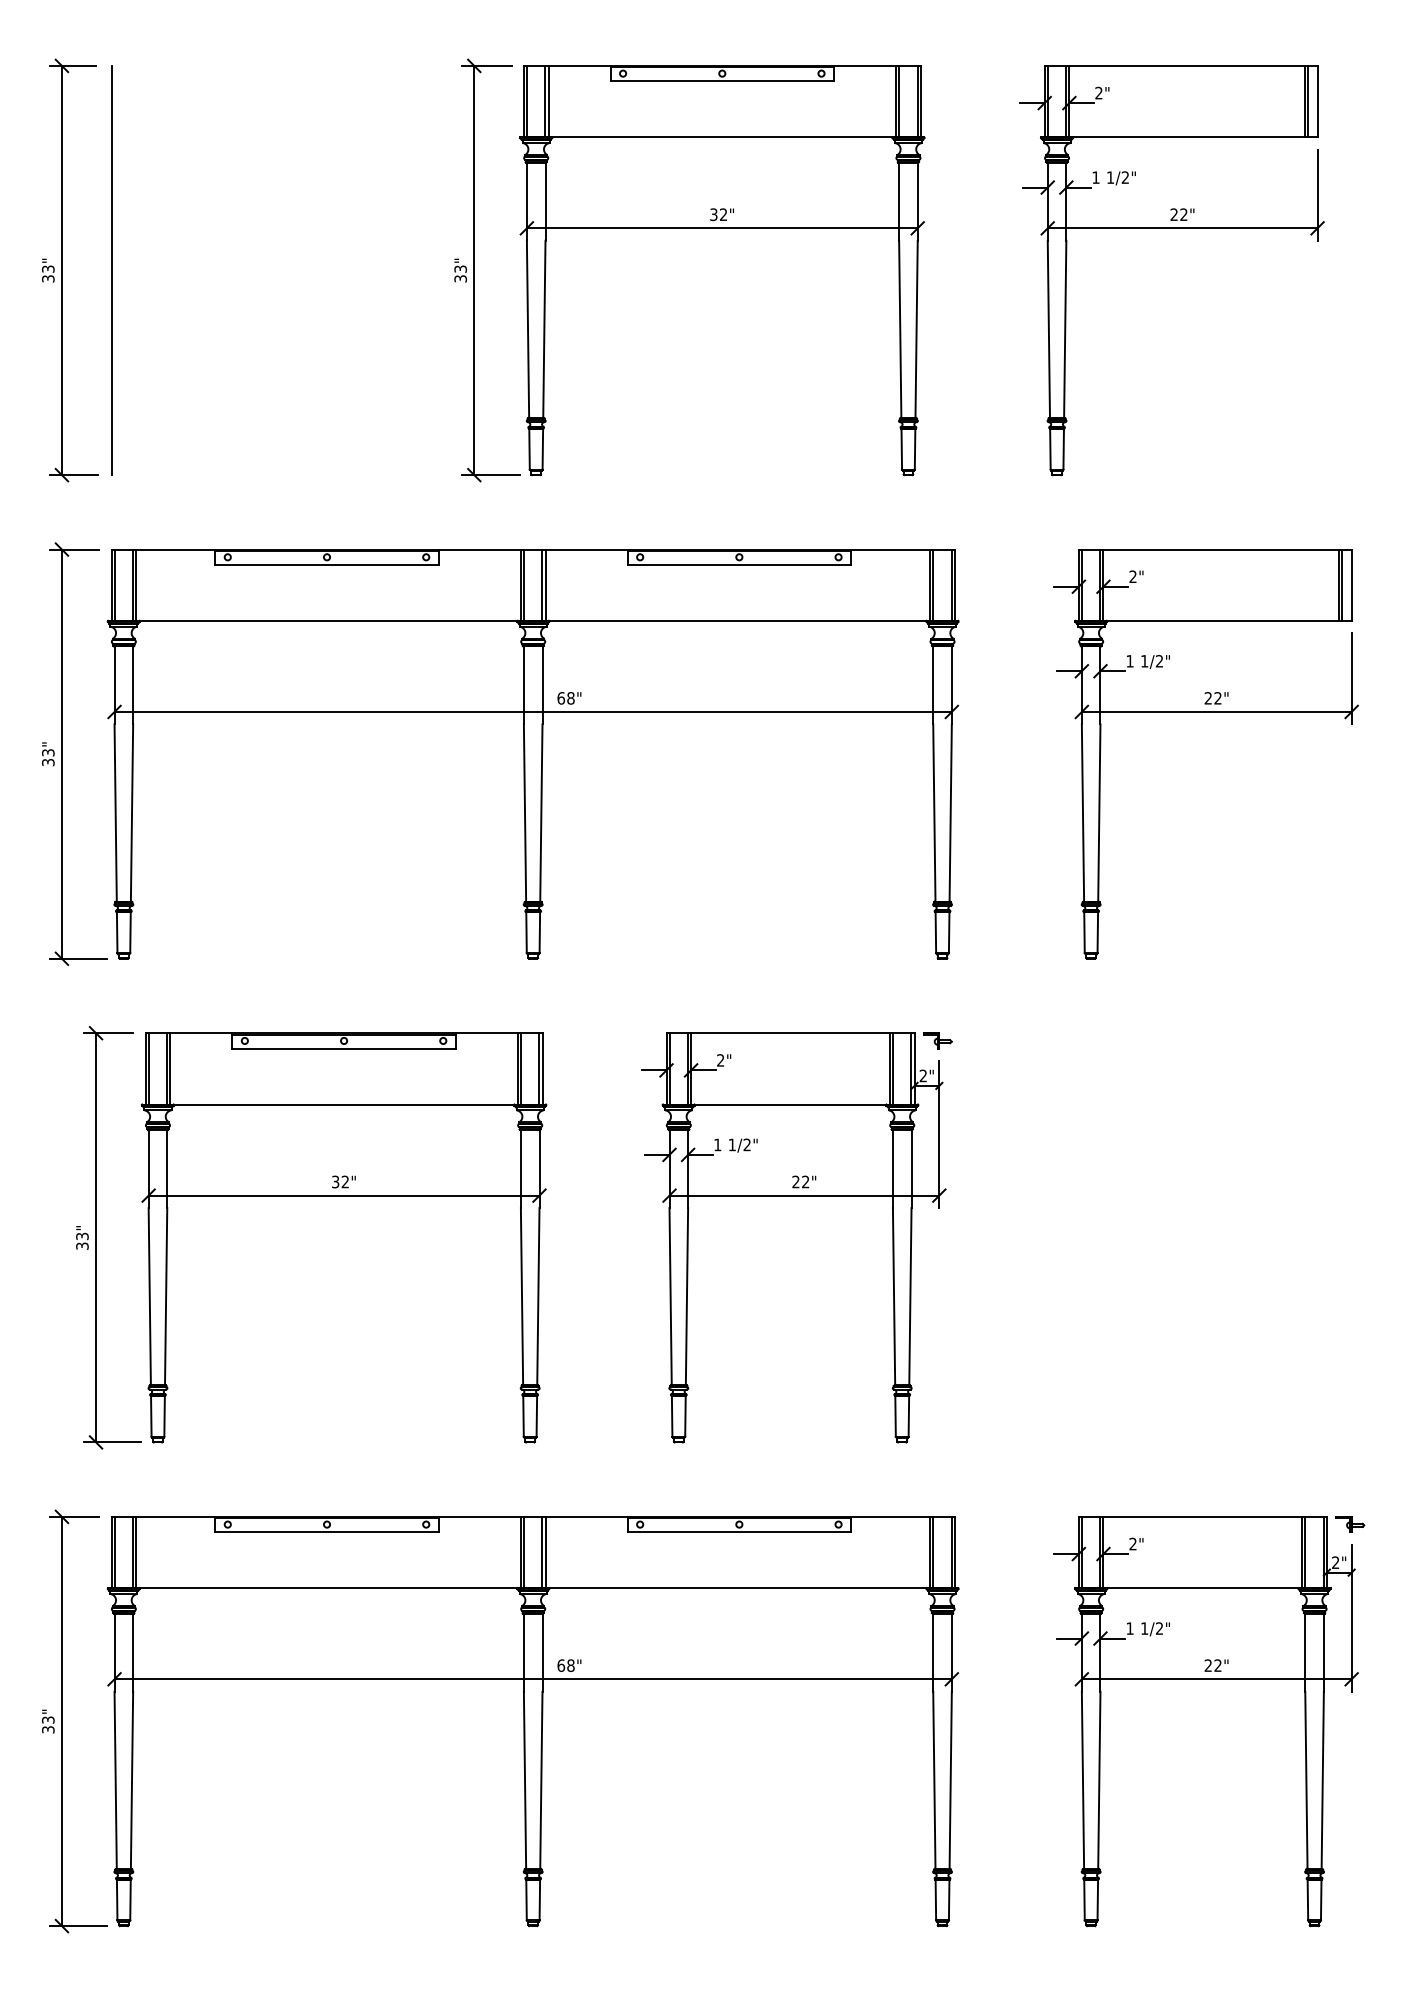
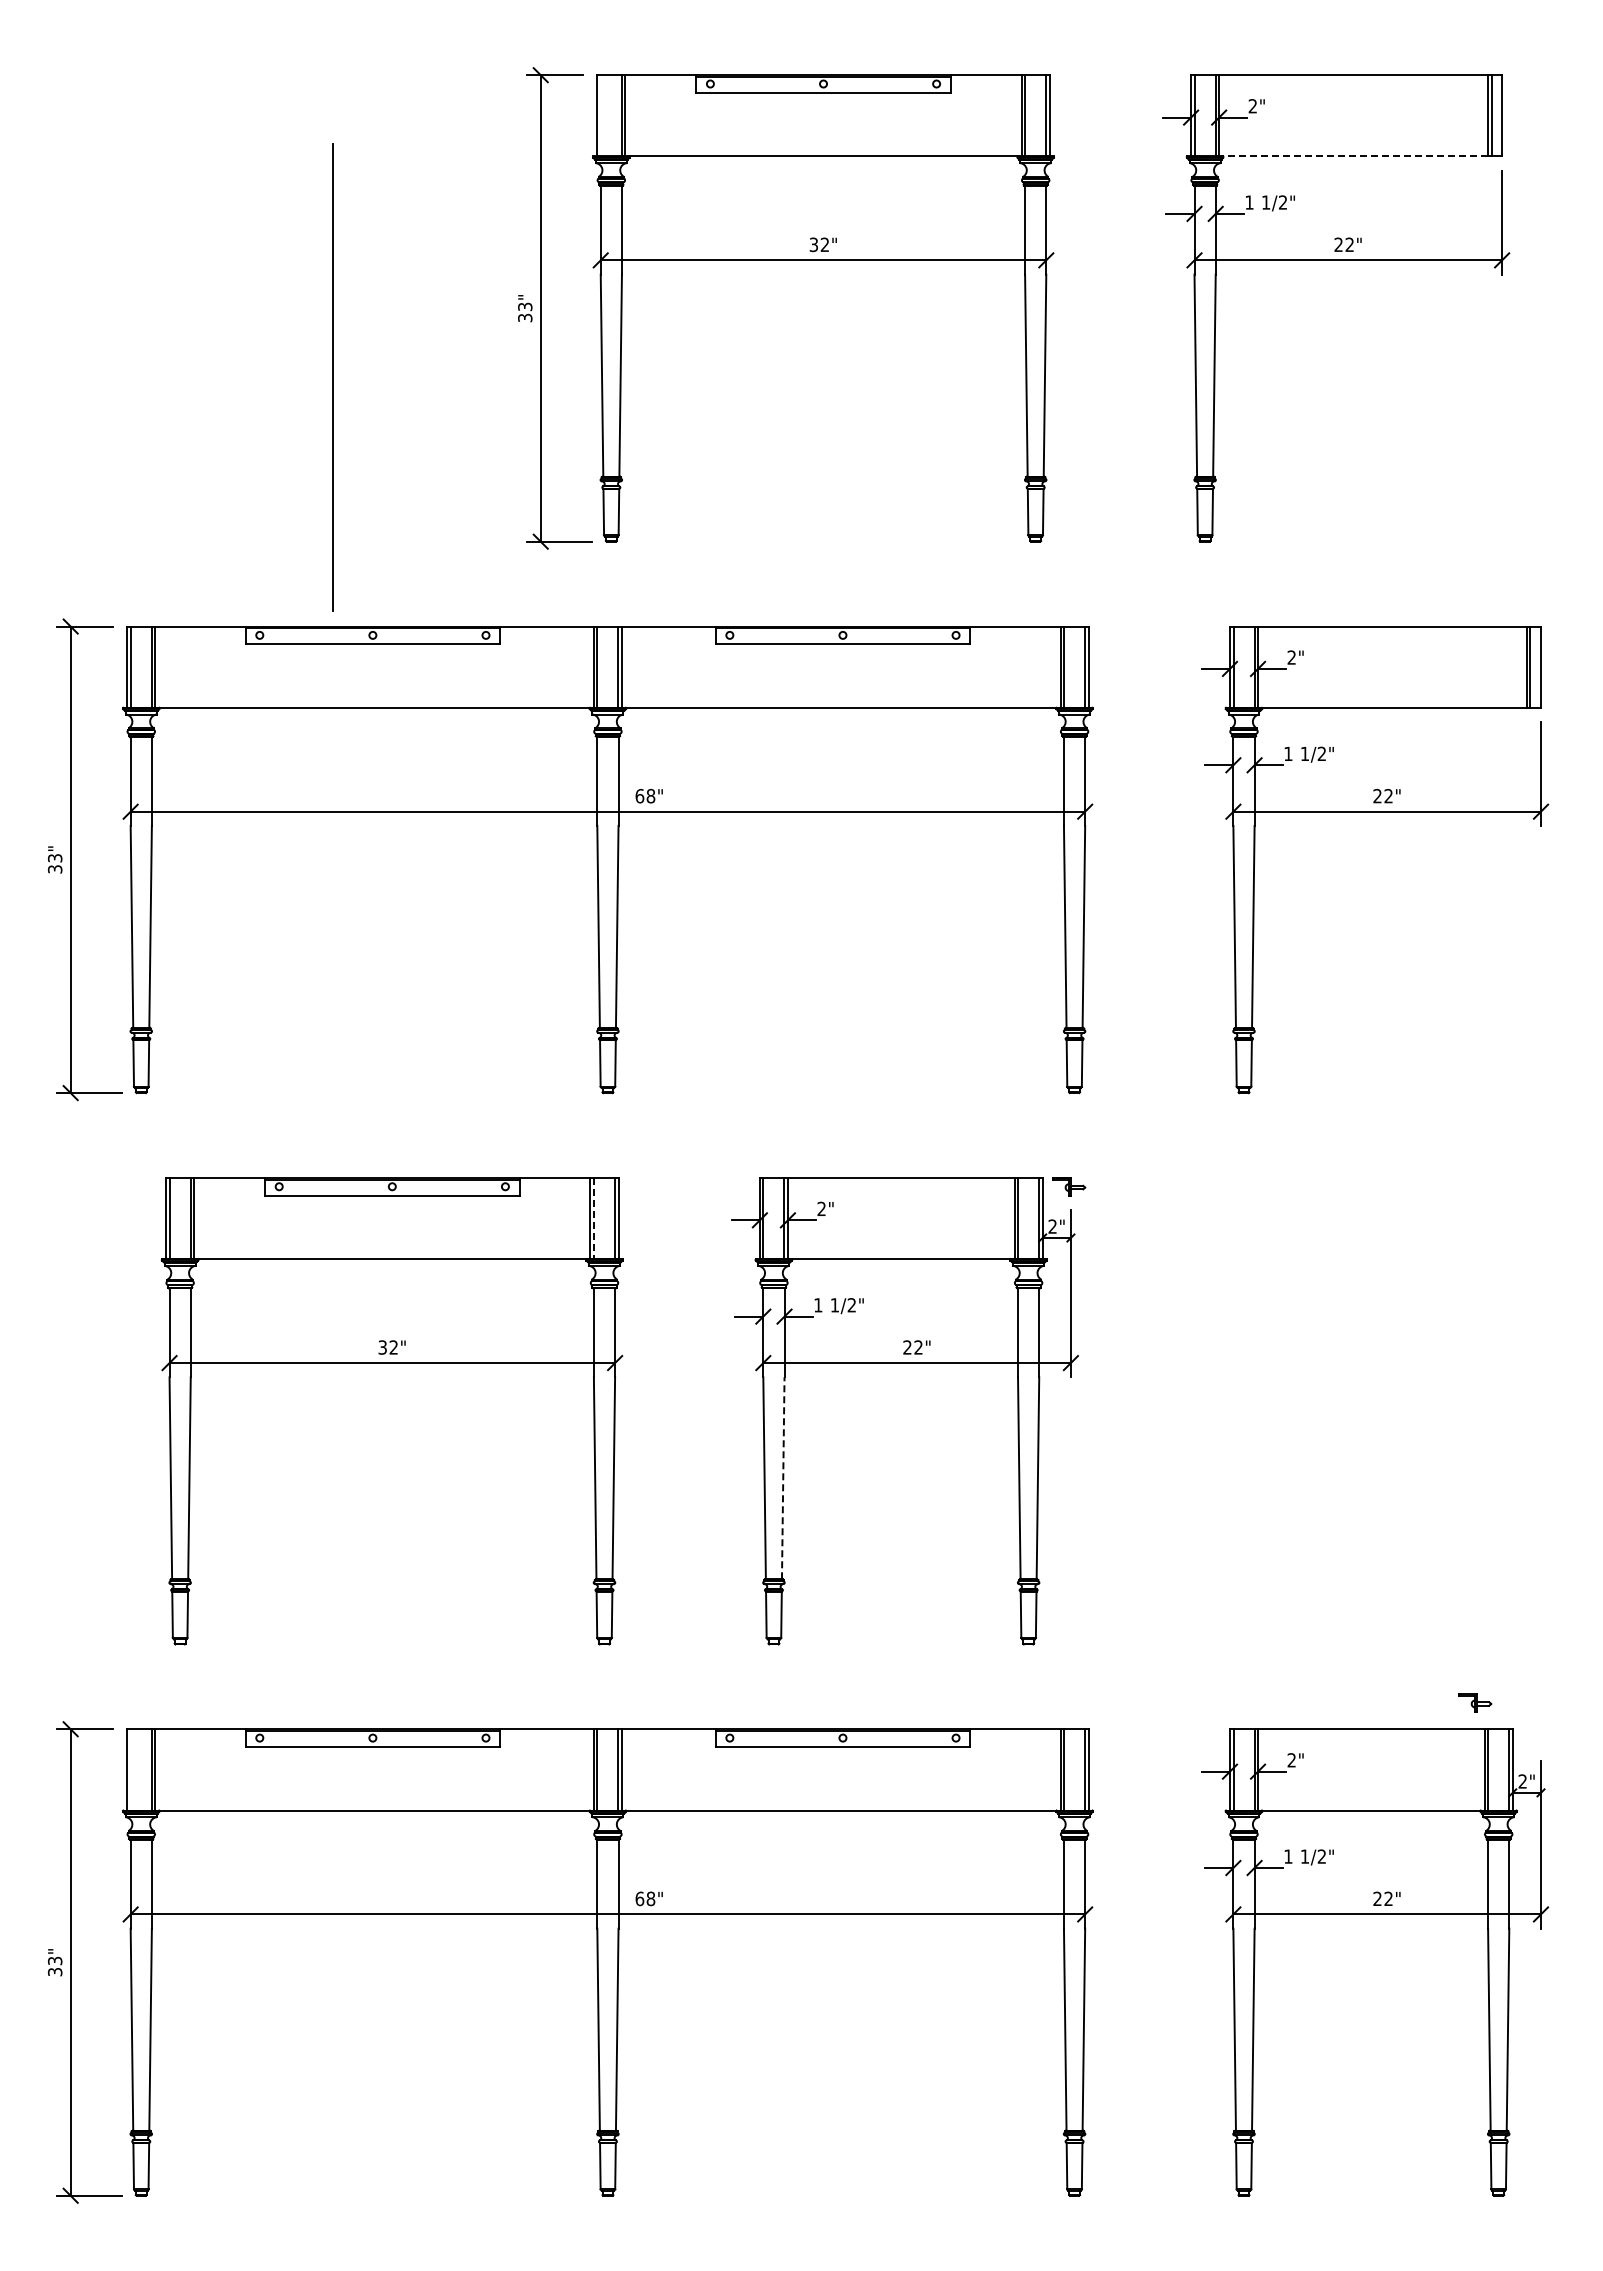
line: (526, 101) -> (600, 115), removed
line: (1188, 137) -> (1355, 156), solid -> dashed
part: (62, 270) -> (71, 308), removed
line: (110, 270) -> (332, 377), moved
line: (521, 1068) -> (594, 1218), solid -> dashed
part: (96, 1237) -> (110, 1410), removed
line: (687, 1296) -> (783, 1477), solid -> dashed
part: (1350, 1524) -> (1475, 1702), moved
line: (114, 1552) -> (130, 1769), removed

